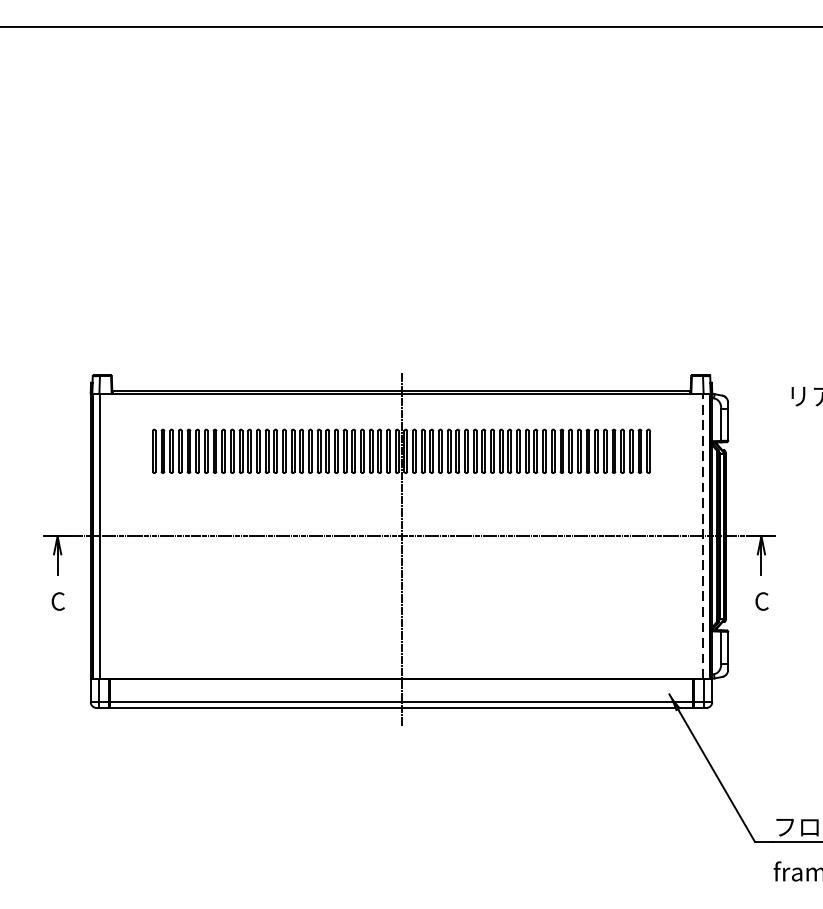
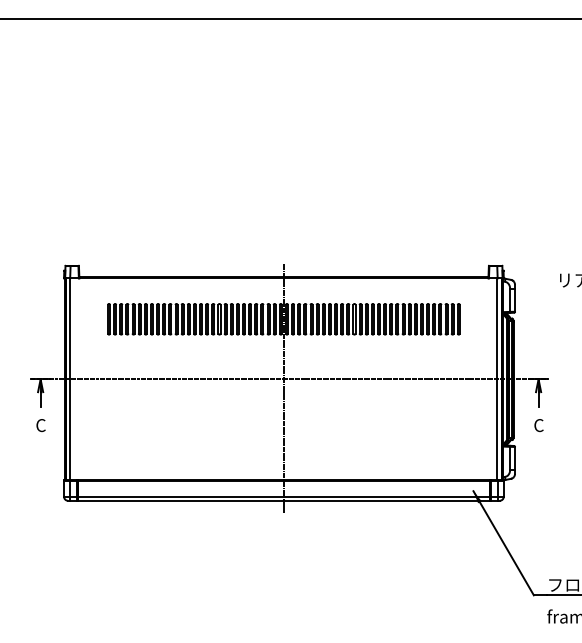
line: (703, 536) -> (497, 379), dashed -> solid

